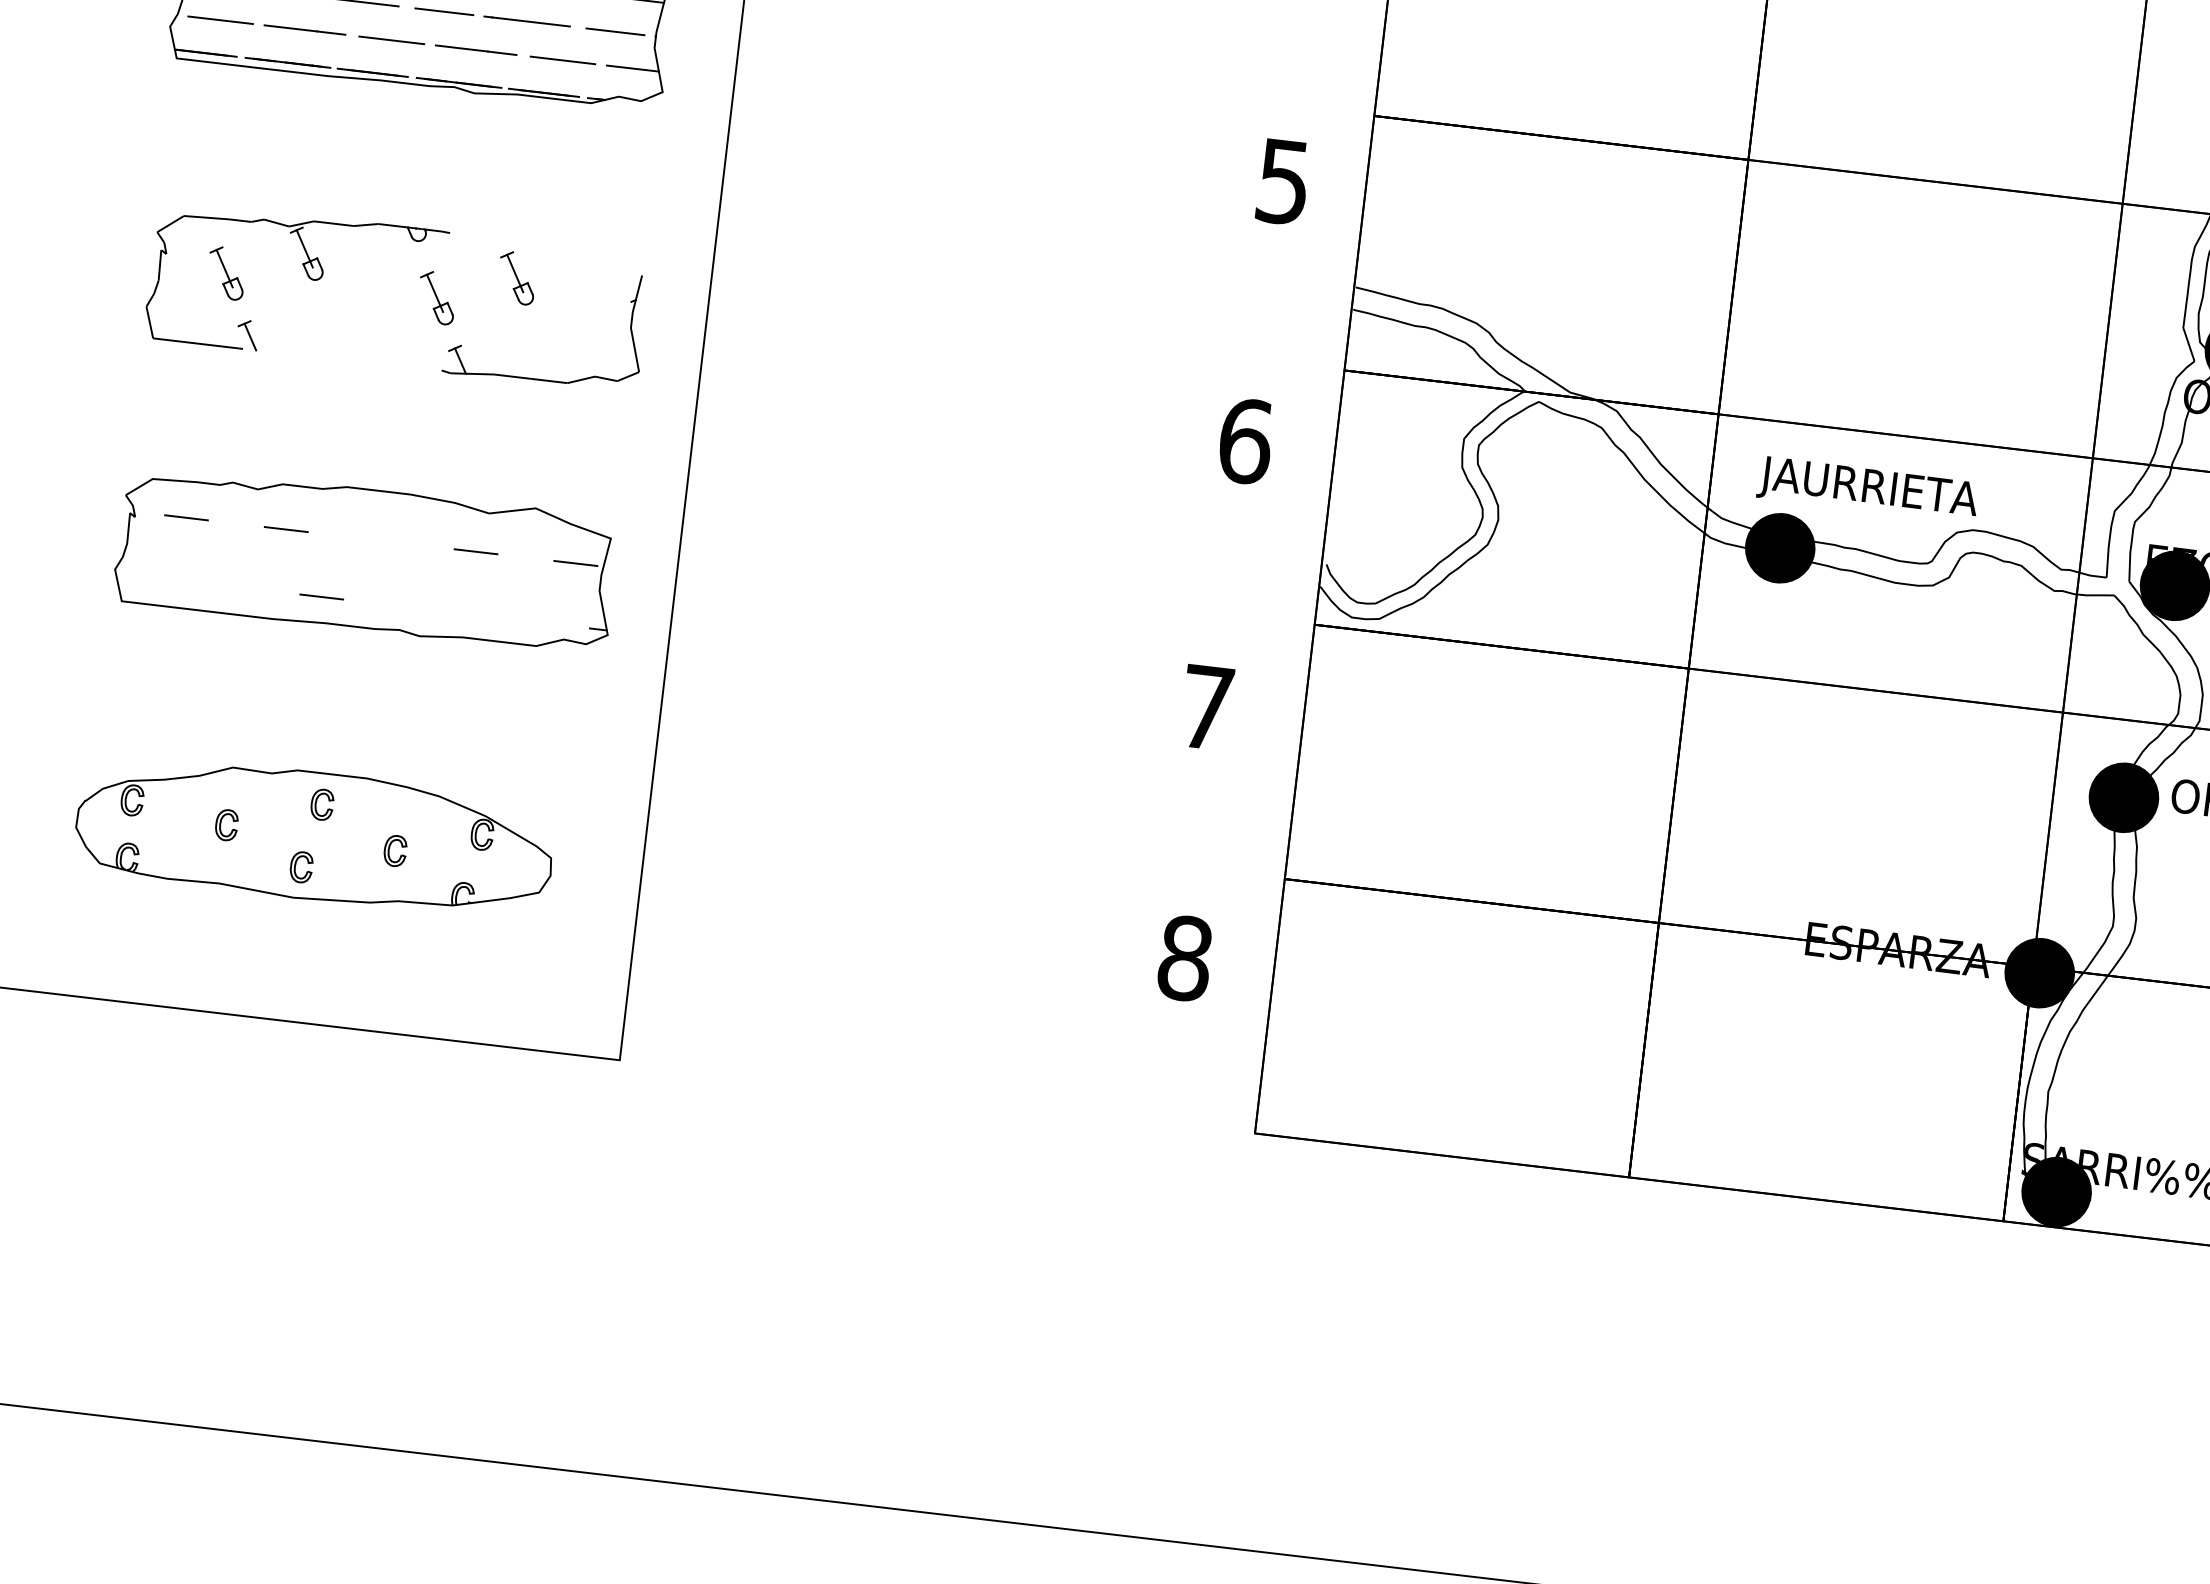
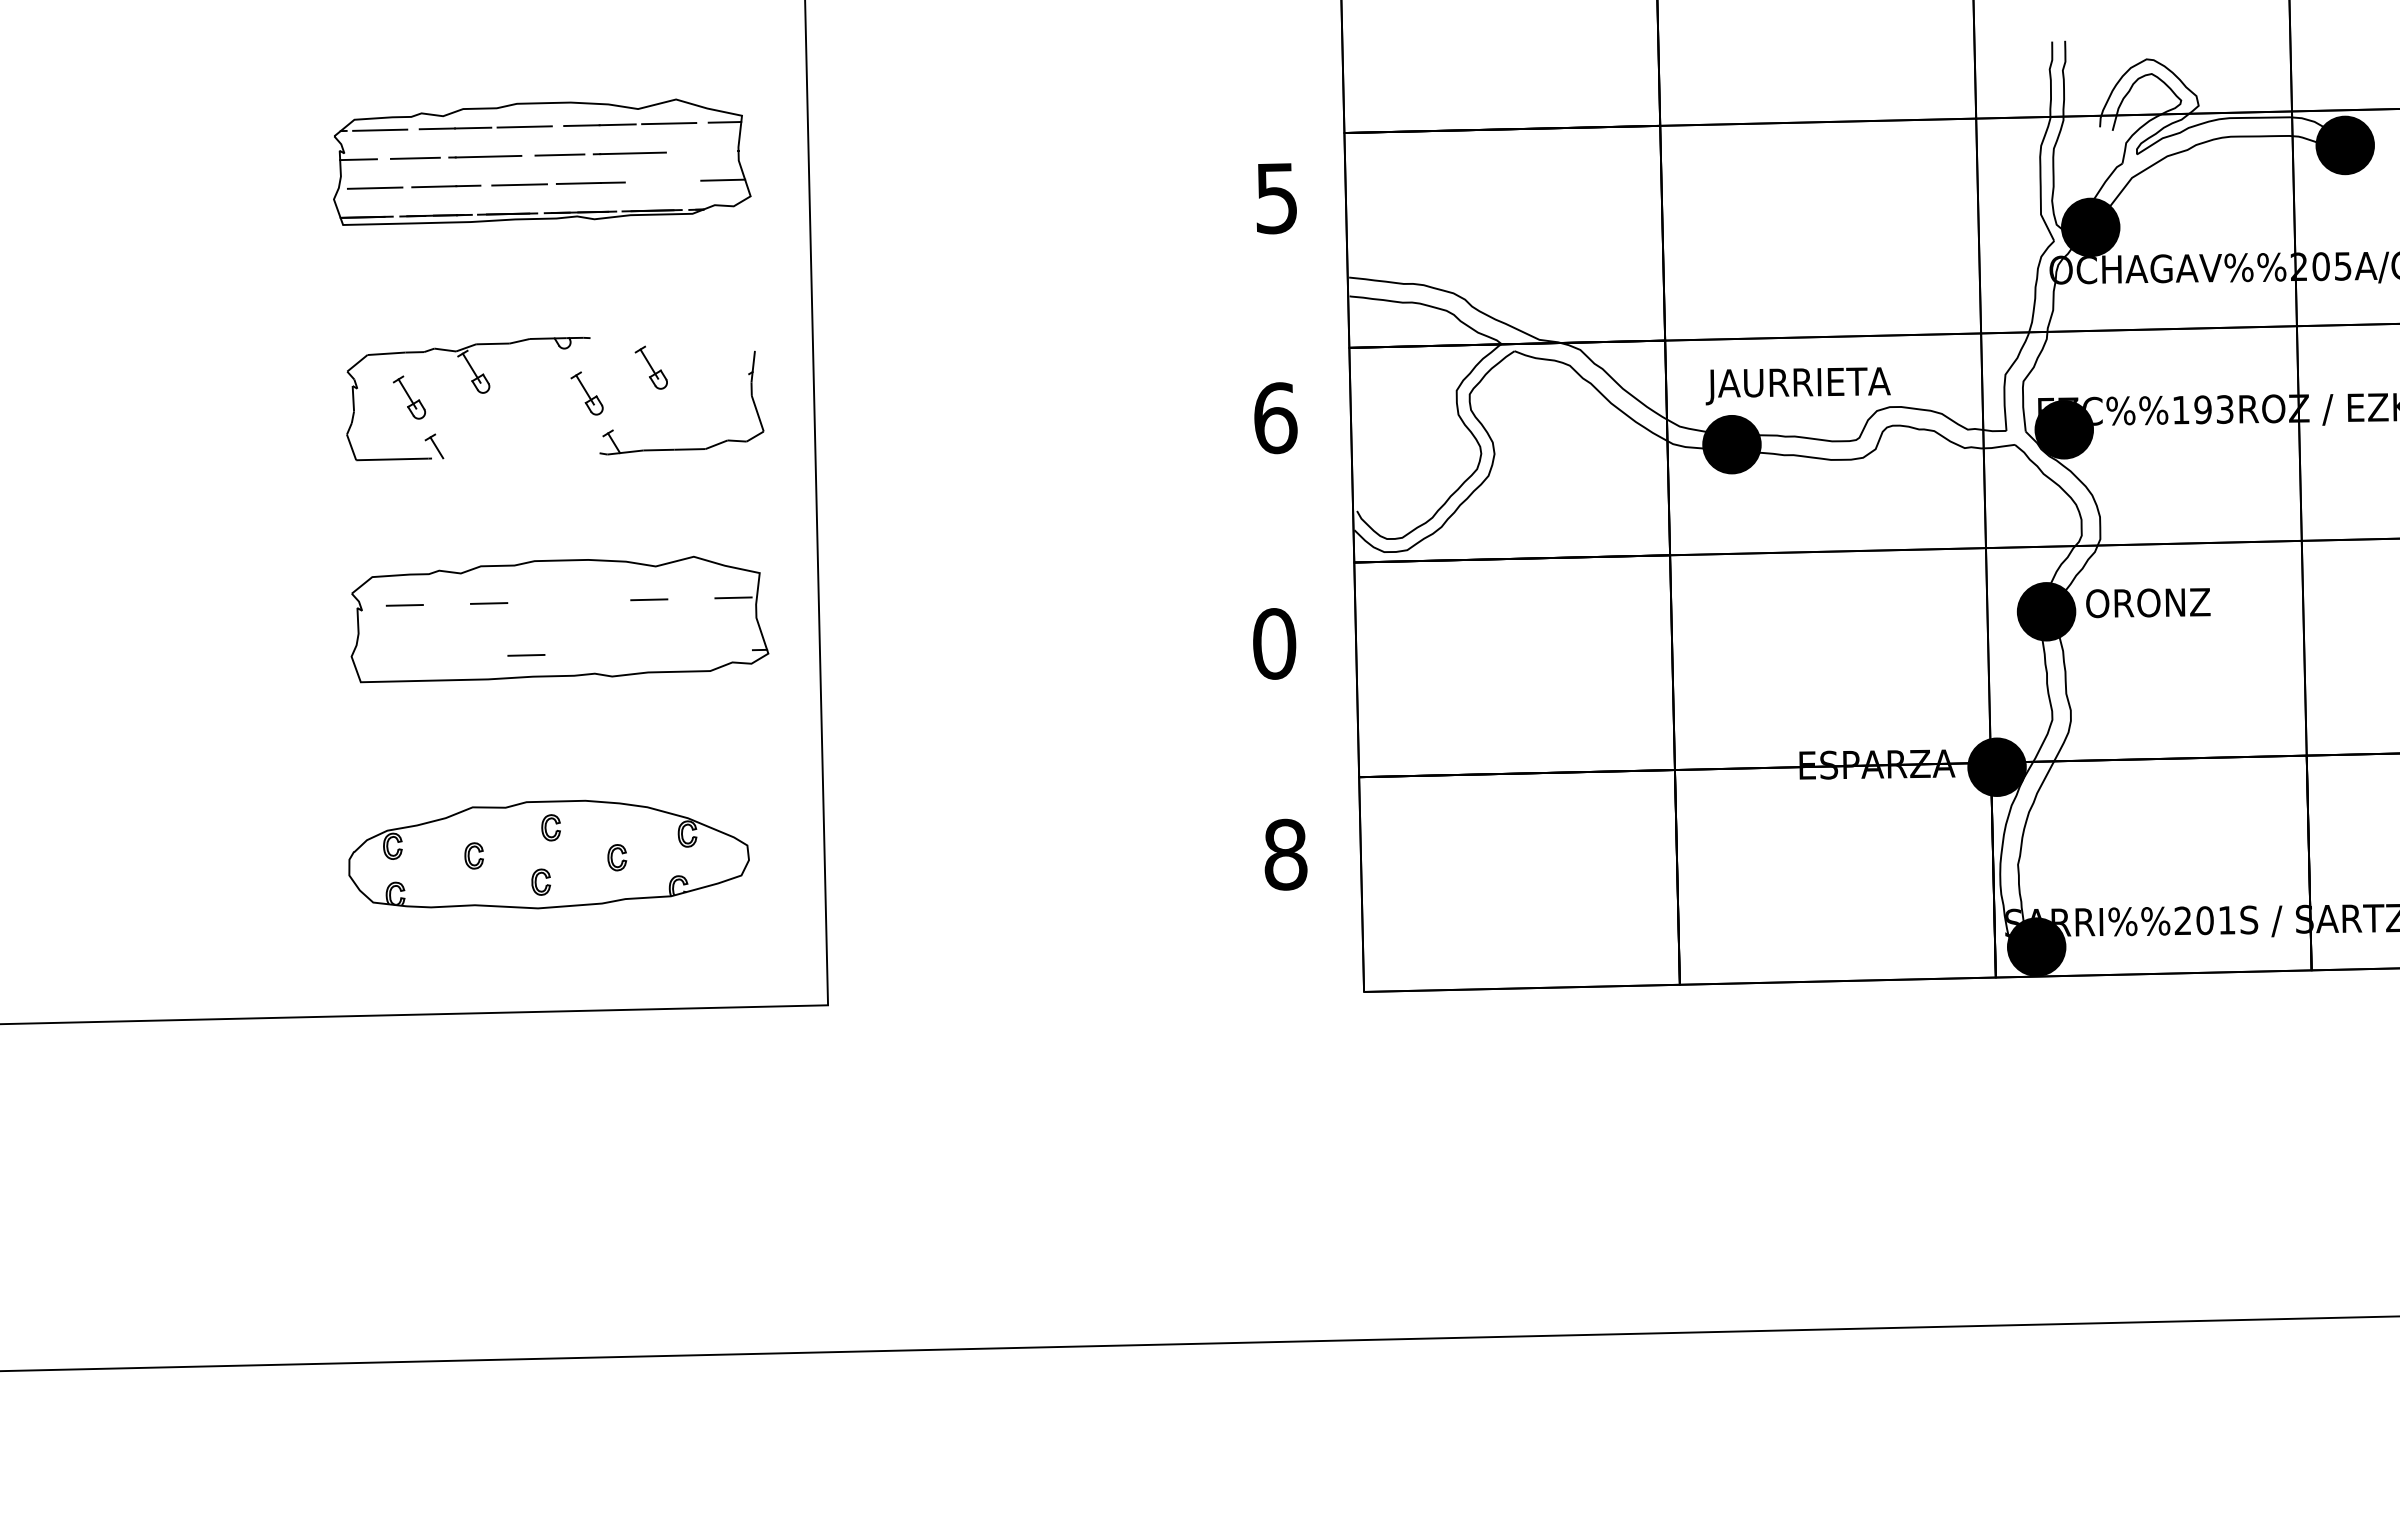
line: (614, 31) -> (703, 151), removed
line: (563, 60) -> (664, 181), removed
text: (1207, 707) -> (1274, 643), 7 -> 0

